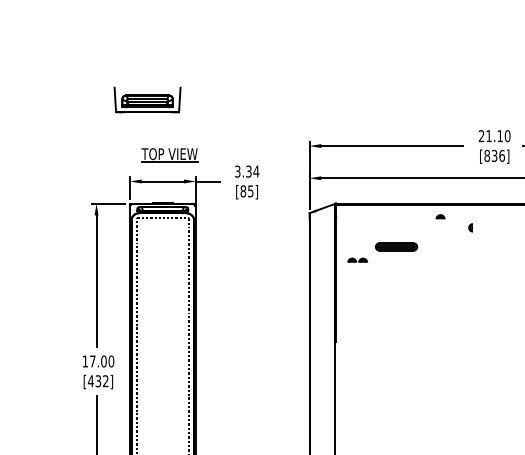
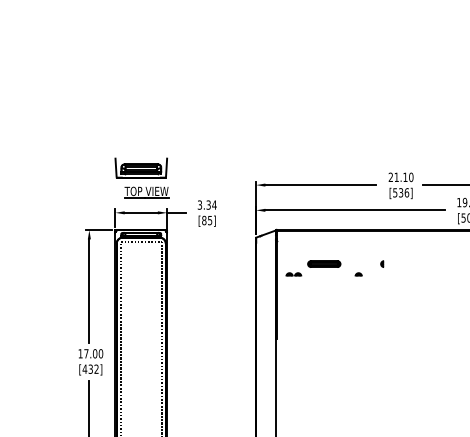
part: (146, 99) -> (140, 167), moved
text: (487, 155) -> (395, 192), [836] -> [536]
part: (440, 216) -> (358, 274), moved
part: (470, 227) -> (382, 263), moved

